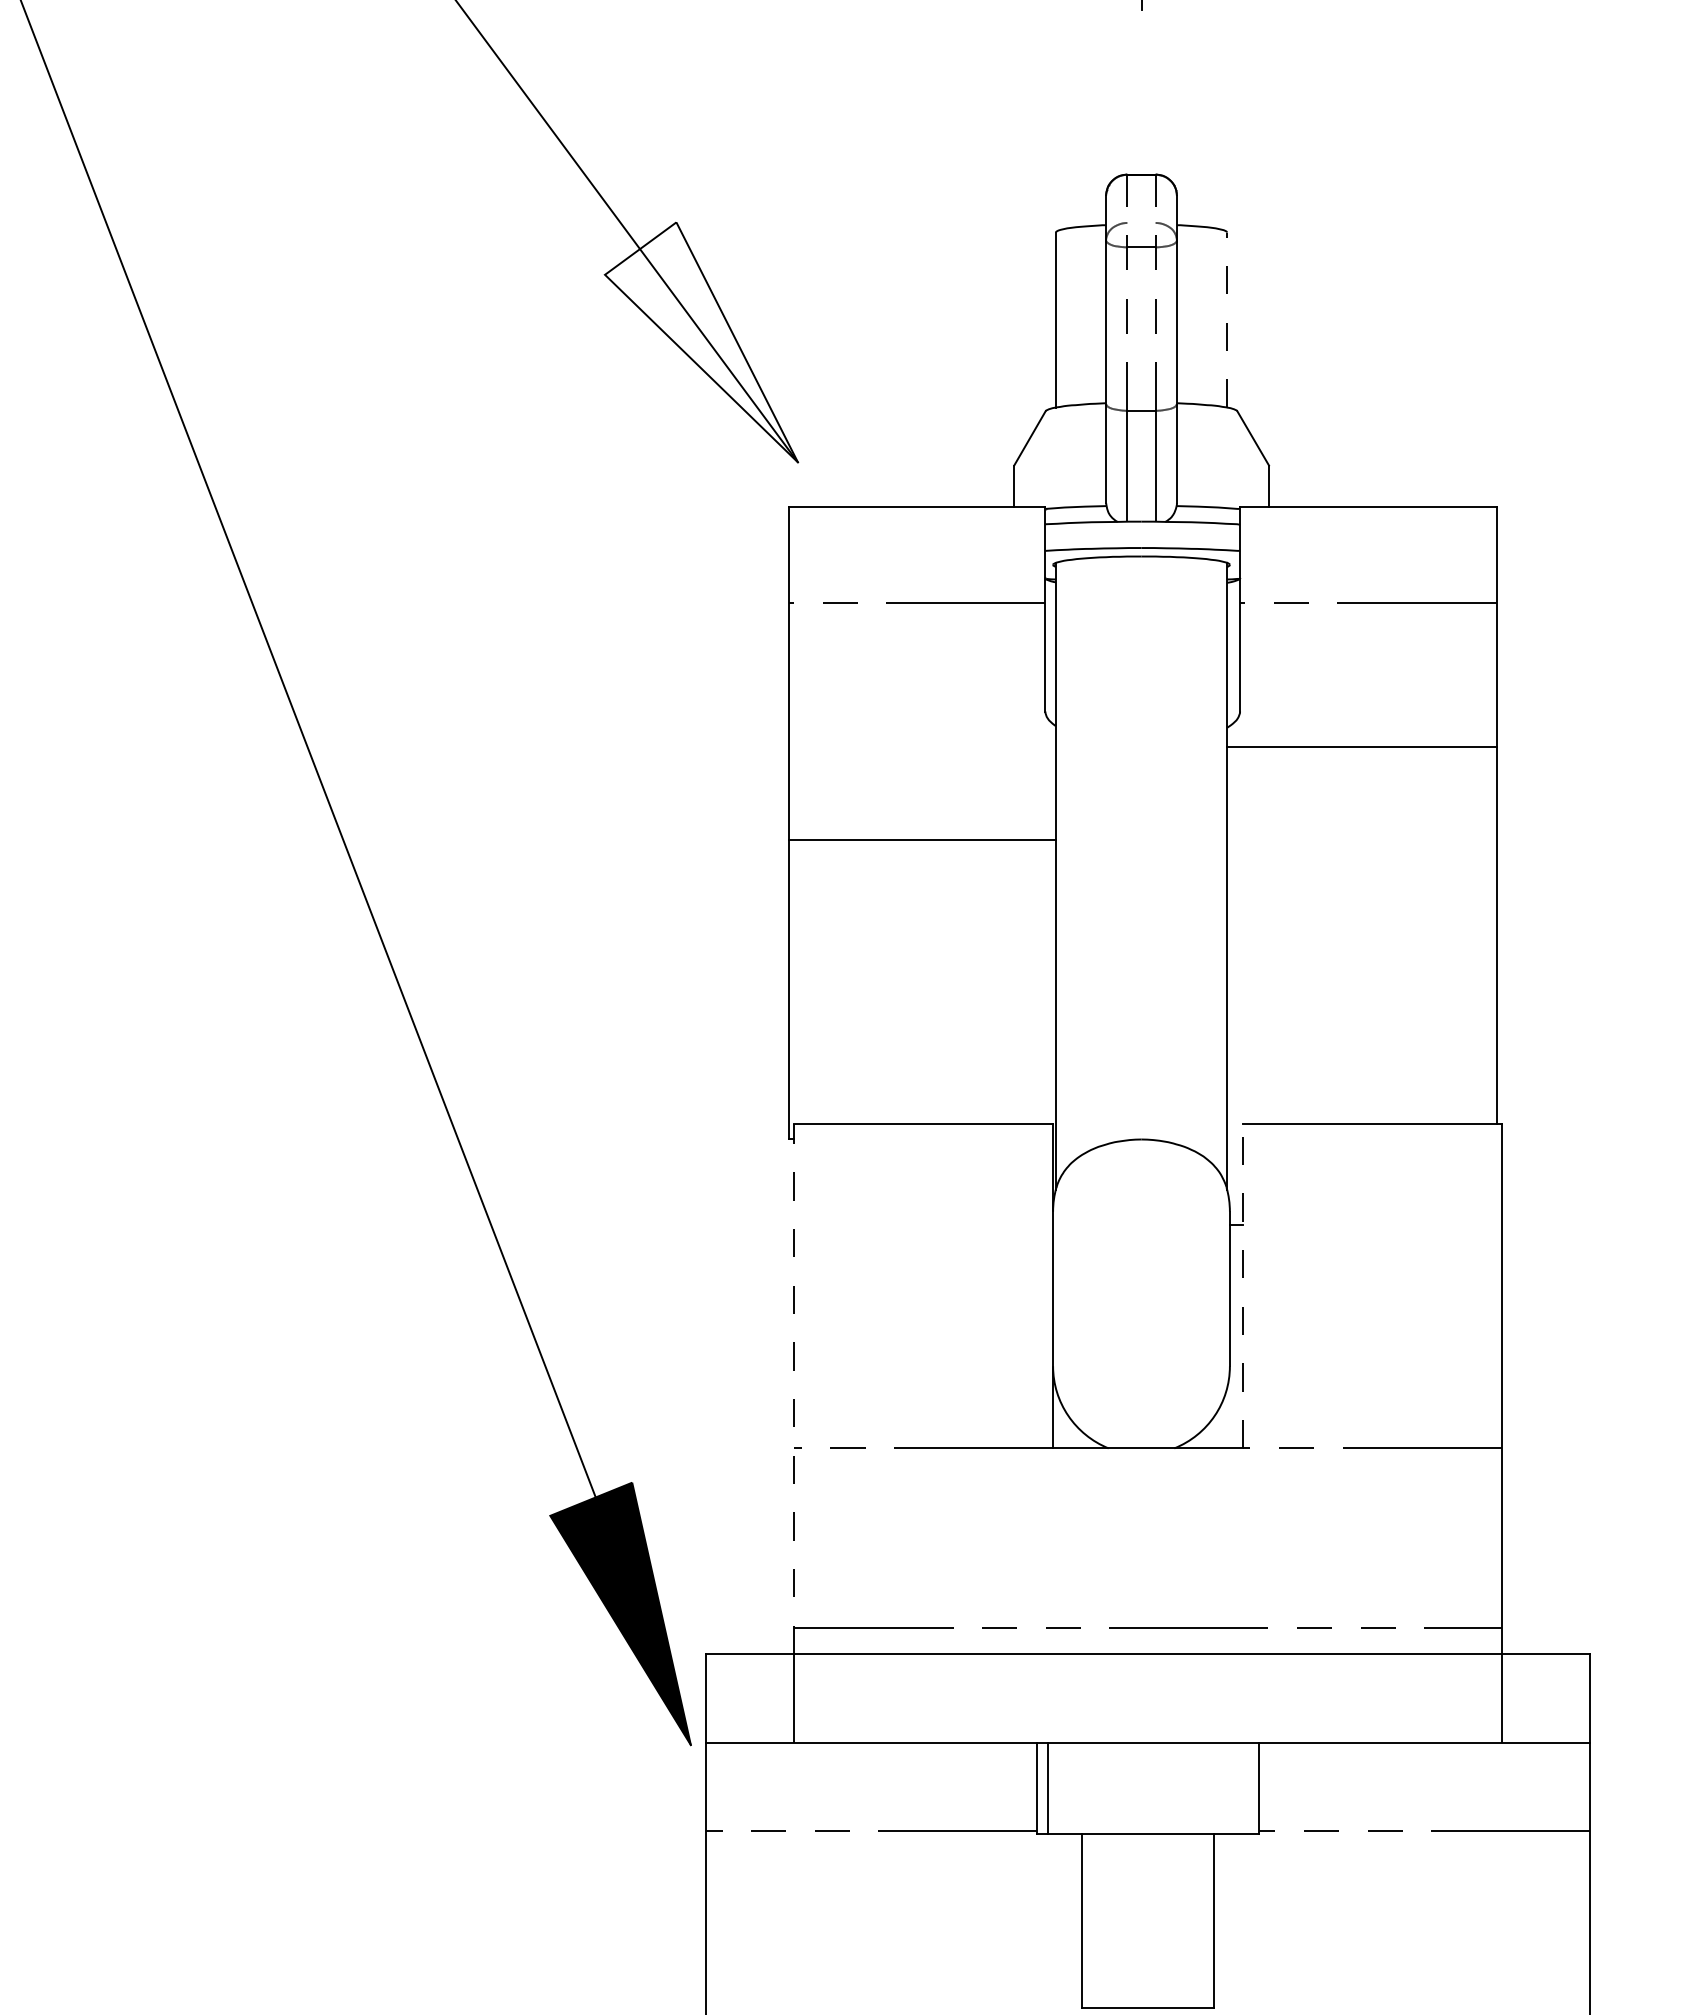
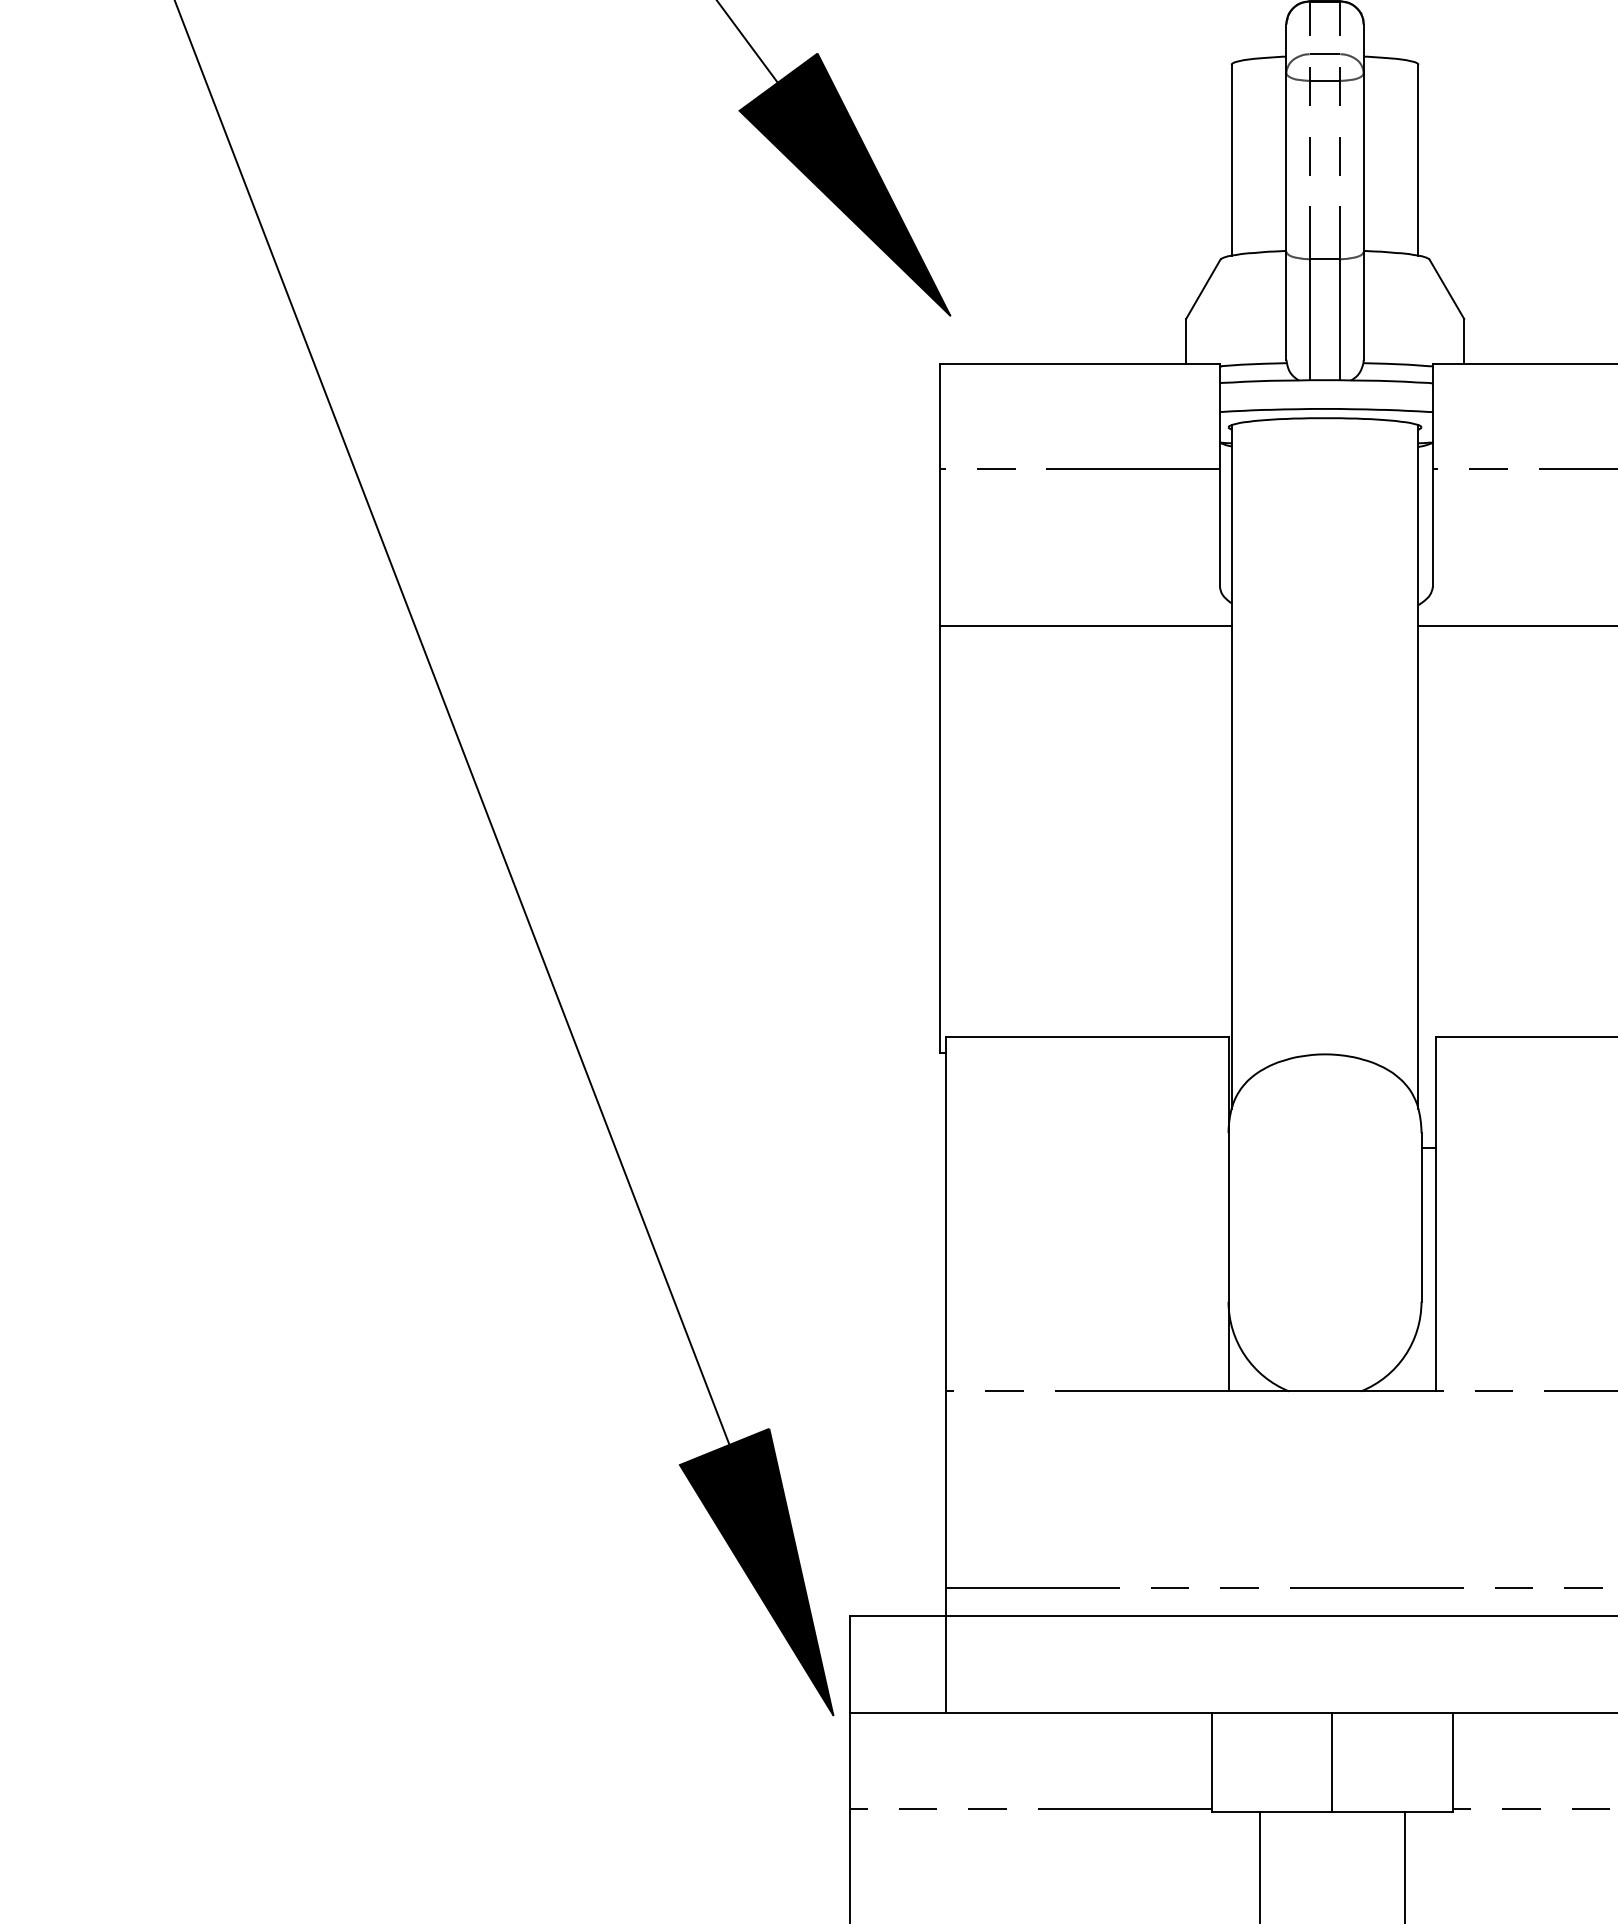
line: (1141, 222) -> (1325, 53), added
line: (1227, 320) -> (1418, 160), dashed -> solid
fill: (701, 342) -> (844, 184), added
line: (921, 840) -> (1084, 626), moved
line: (1242, 1285) -> (1435, 1213), dashed -> solid
line: (794, 1388) -> (946, 1326), dashed -> solid
line: (1048, 1787) -> (1332, 1761), moved

